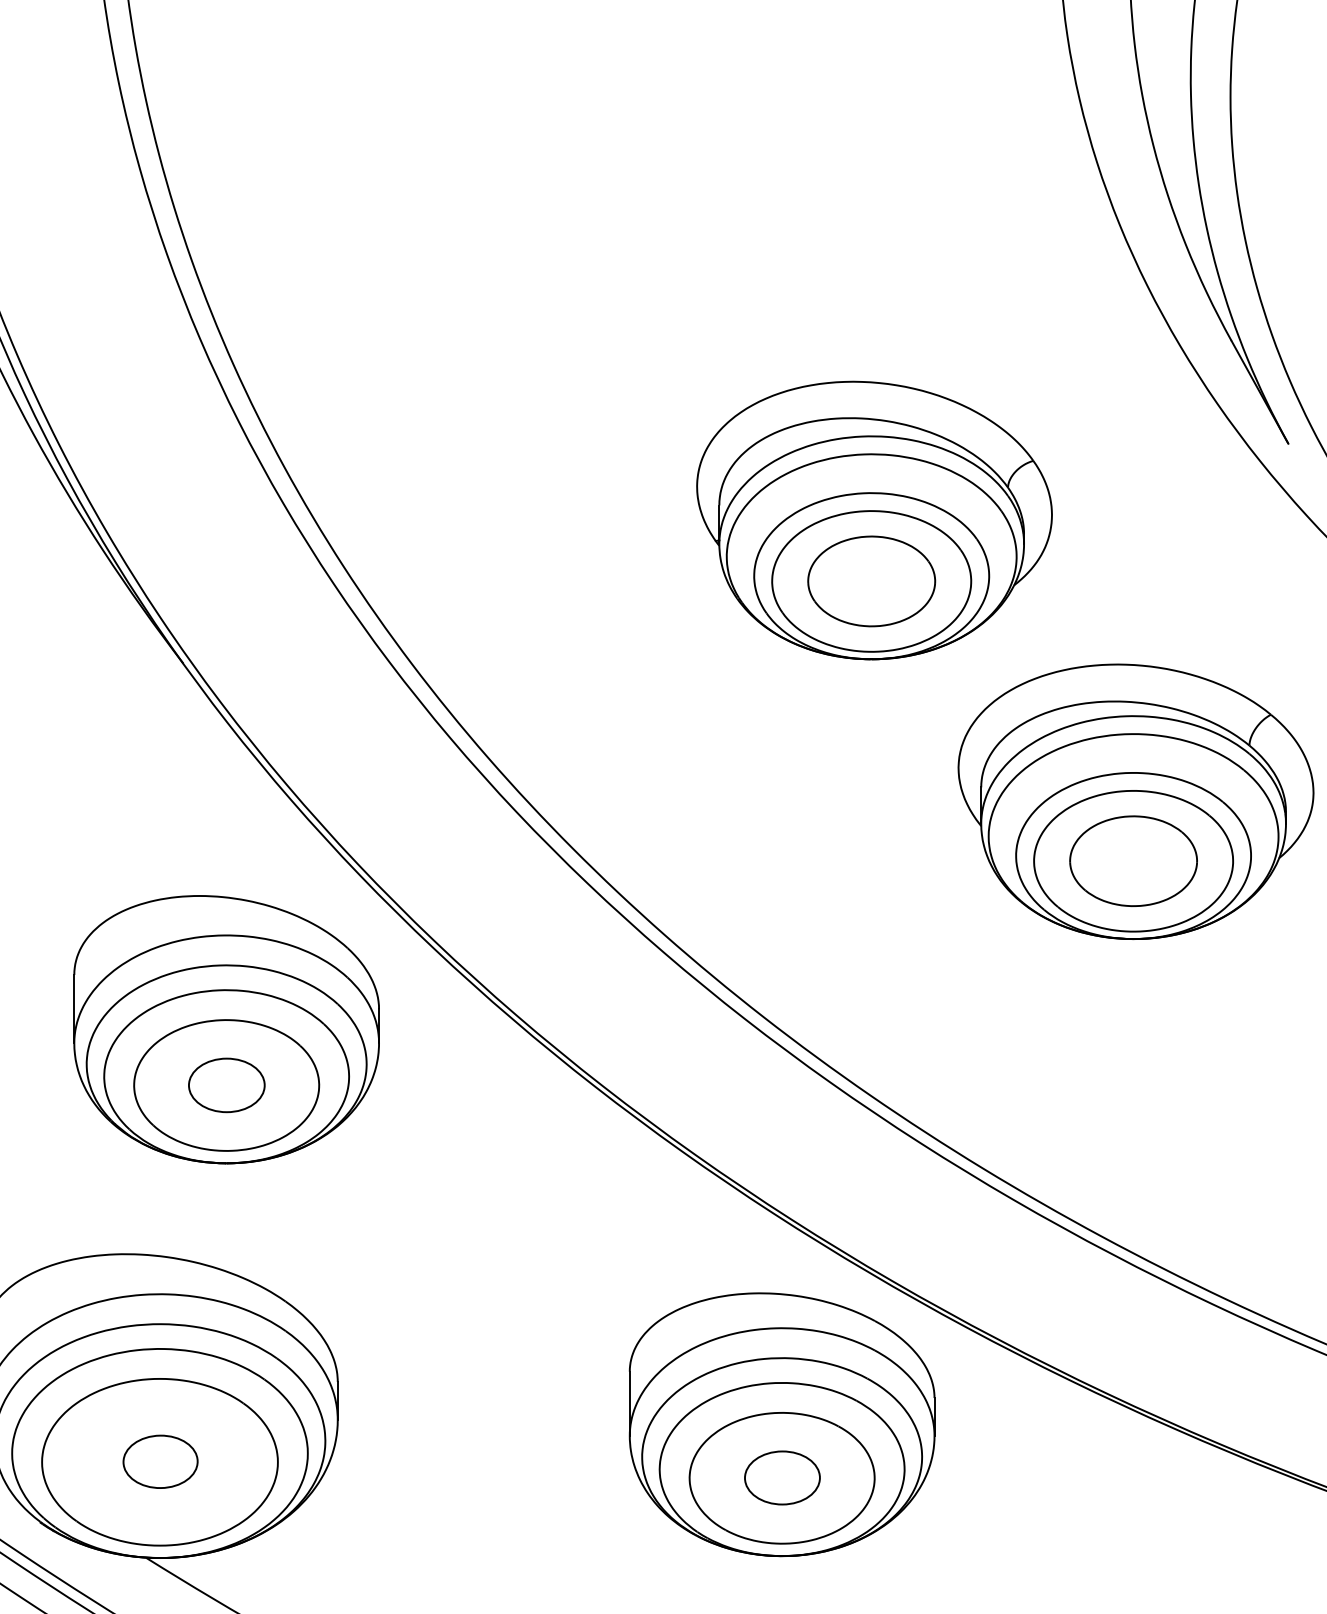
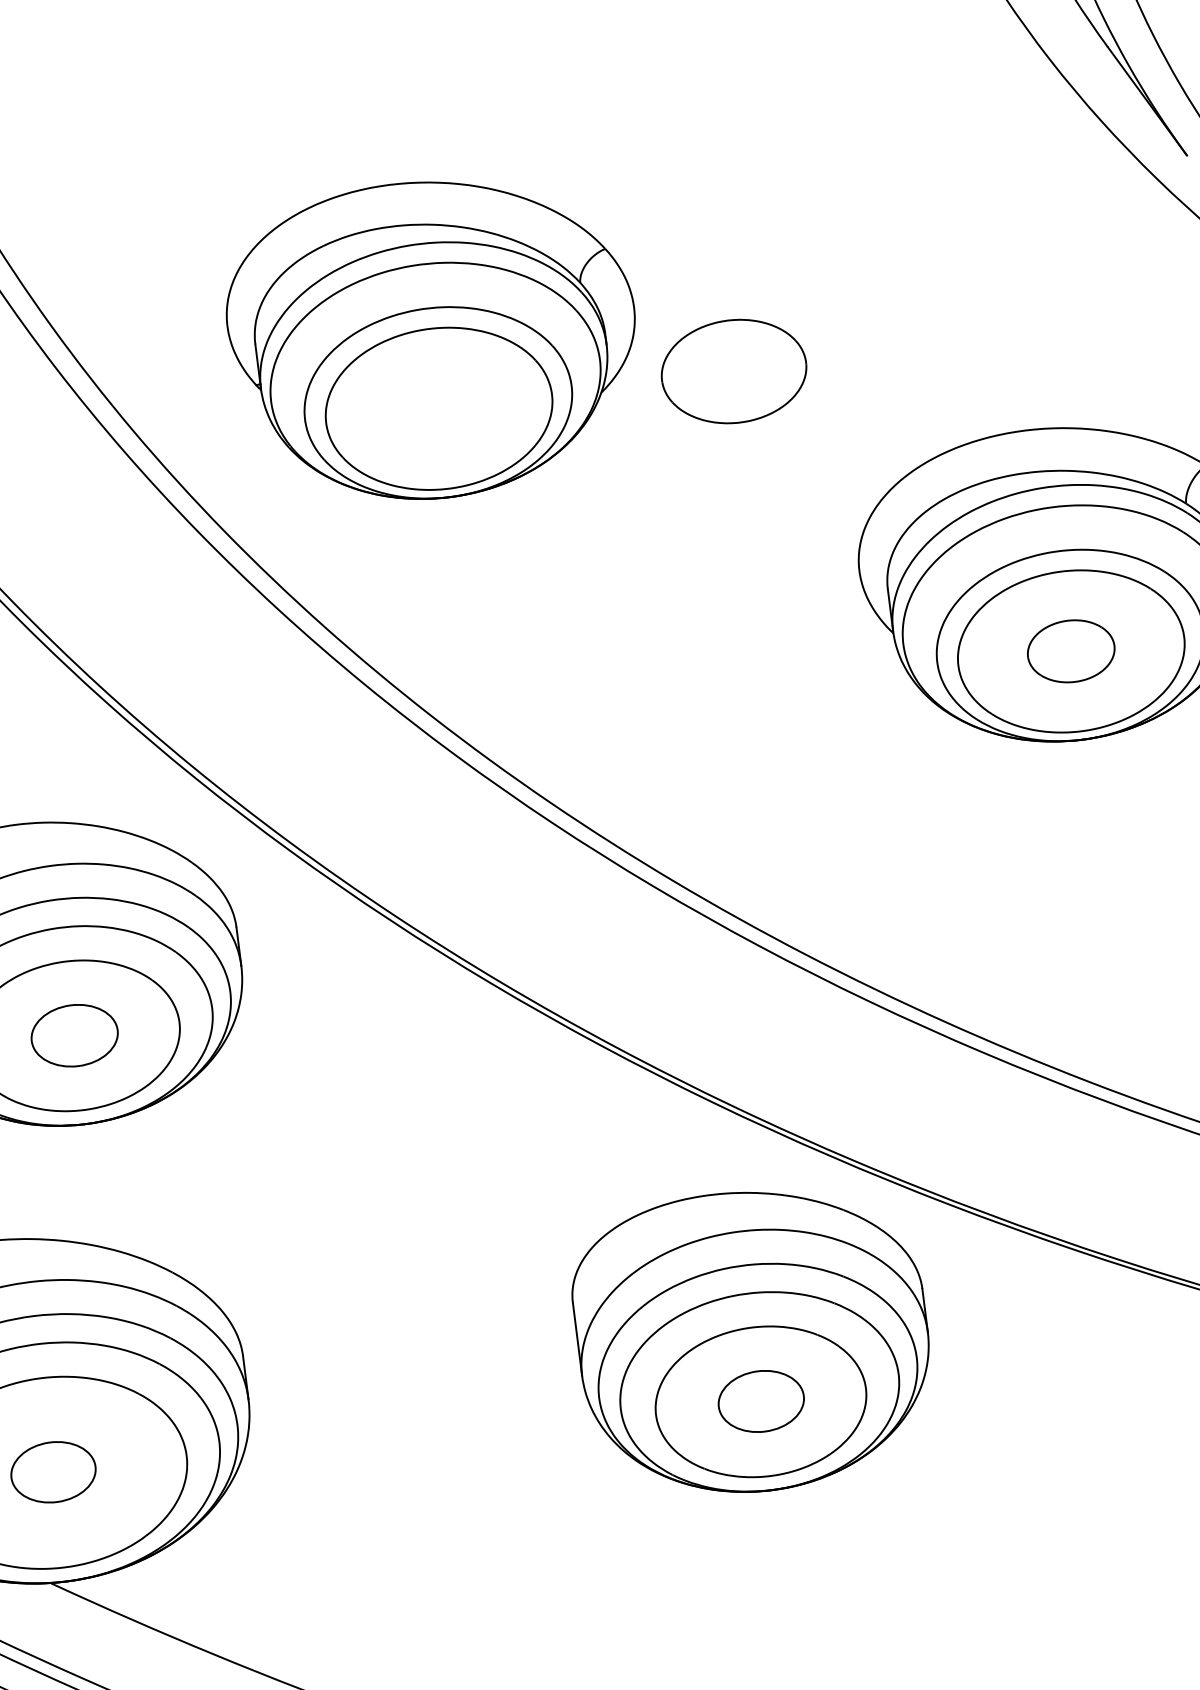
part: (874, 520) -> (433, 339), moved
part: (1133, 860) -> (1071, 650), size x0.6

